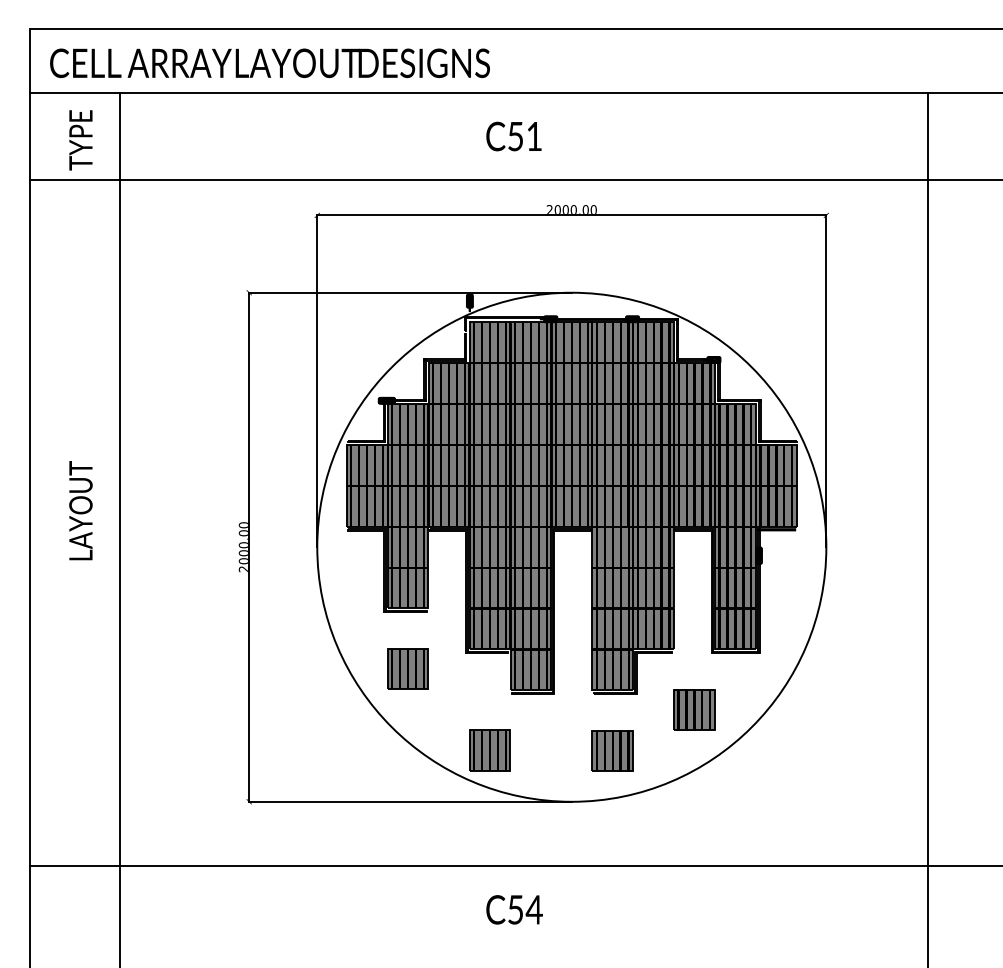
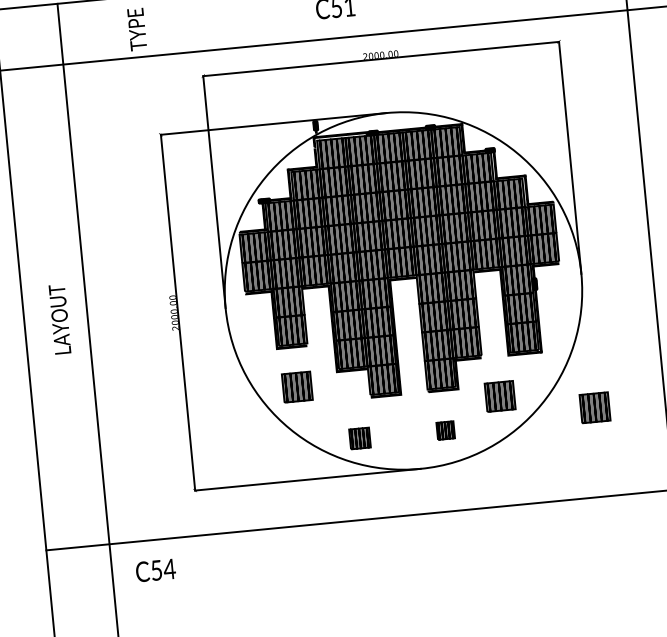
text: (80, 140) -> (136, 29), moved
text: (80, 510) -> (59, 319), moved
part: (827, 738) -> (595, 407), added
part: (489, 750) -> (359, 438), size x0.7
part: (612, 750) -> (445, 430), size x0.6
text: (514, 909) -> (155, 570), moved

